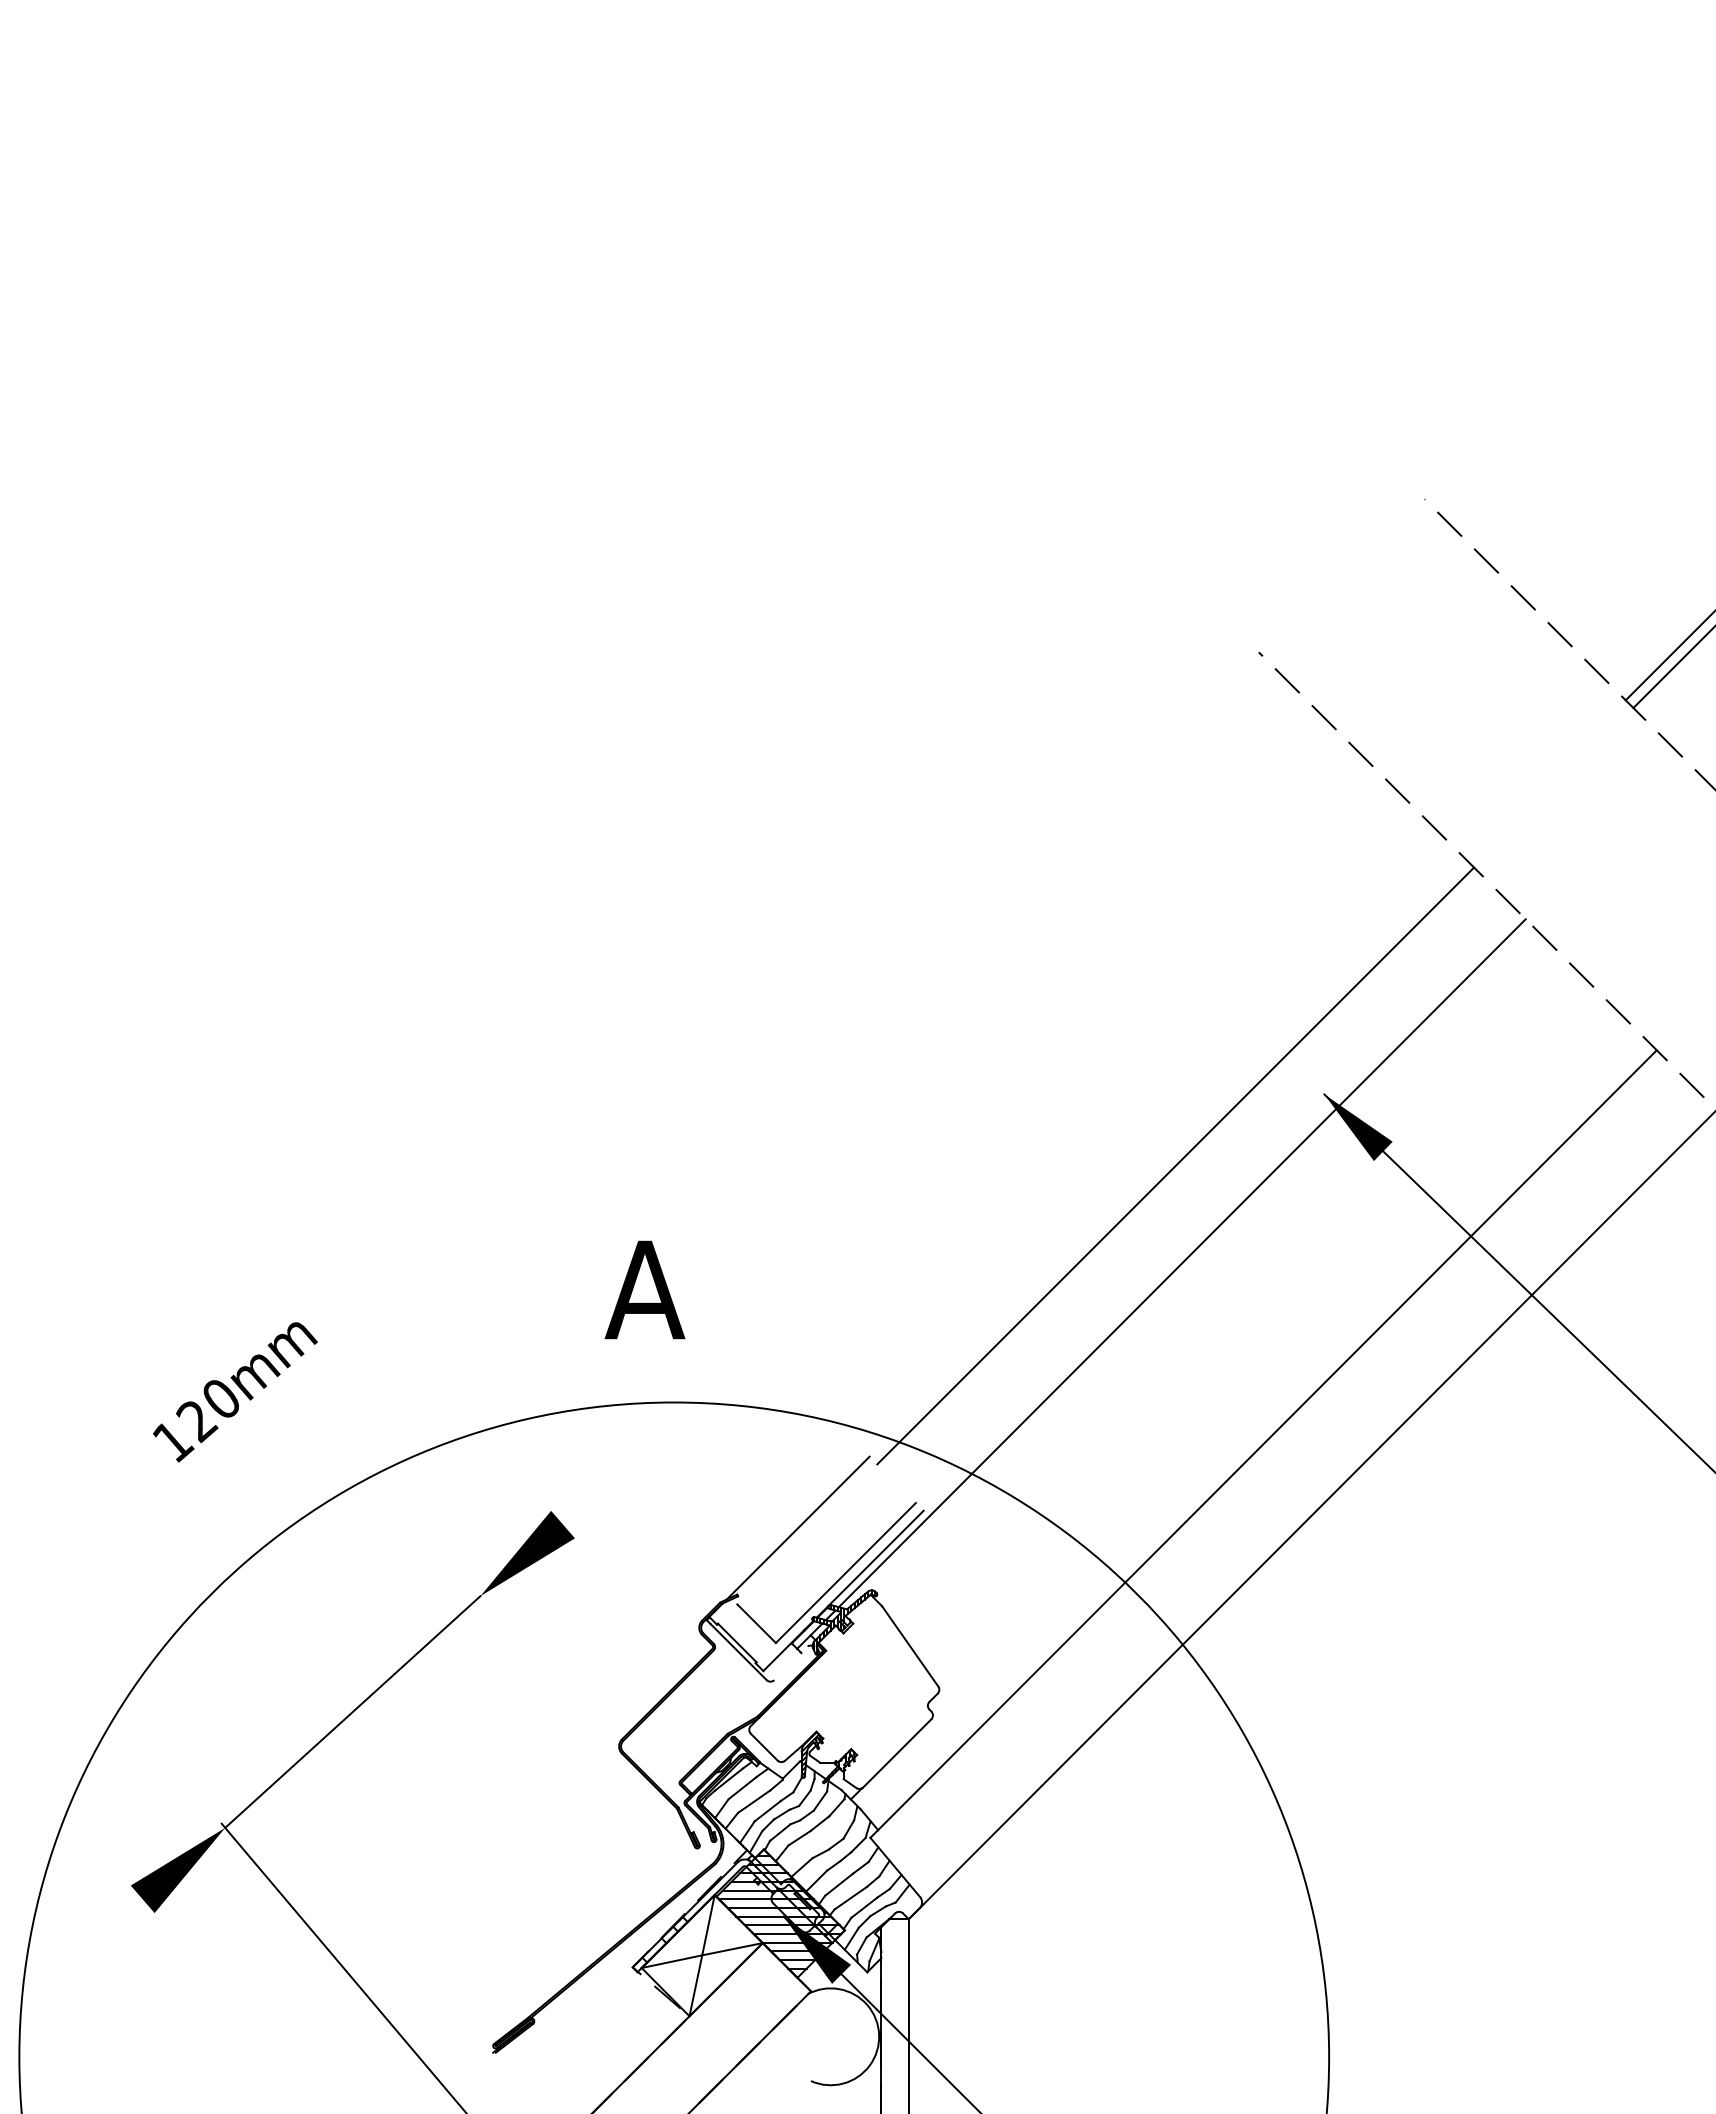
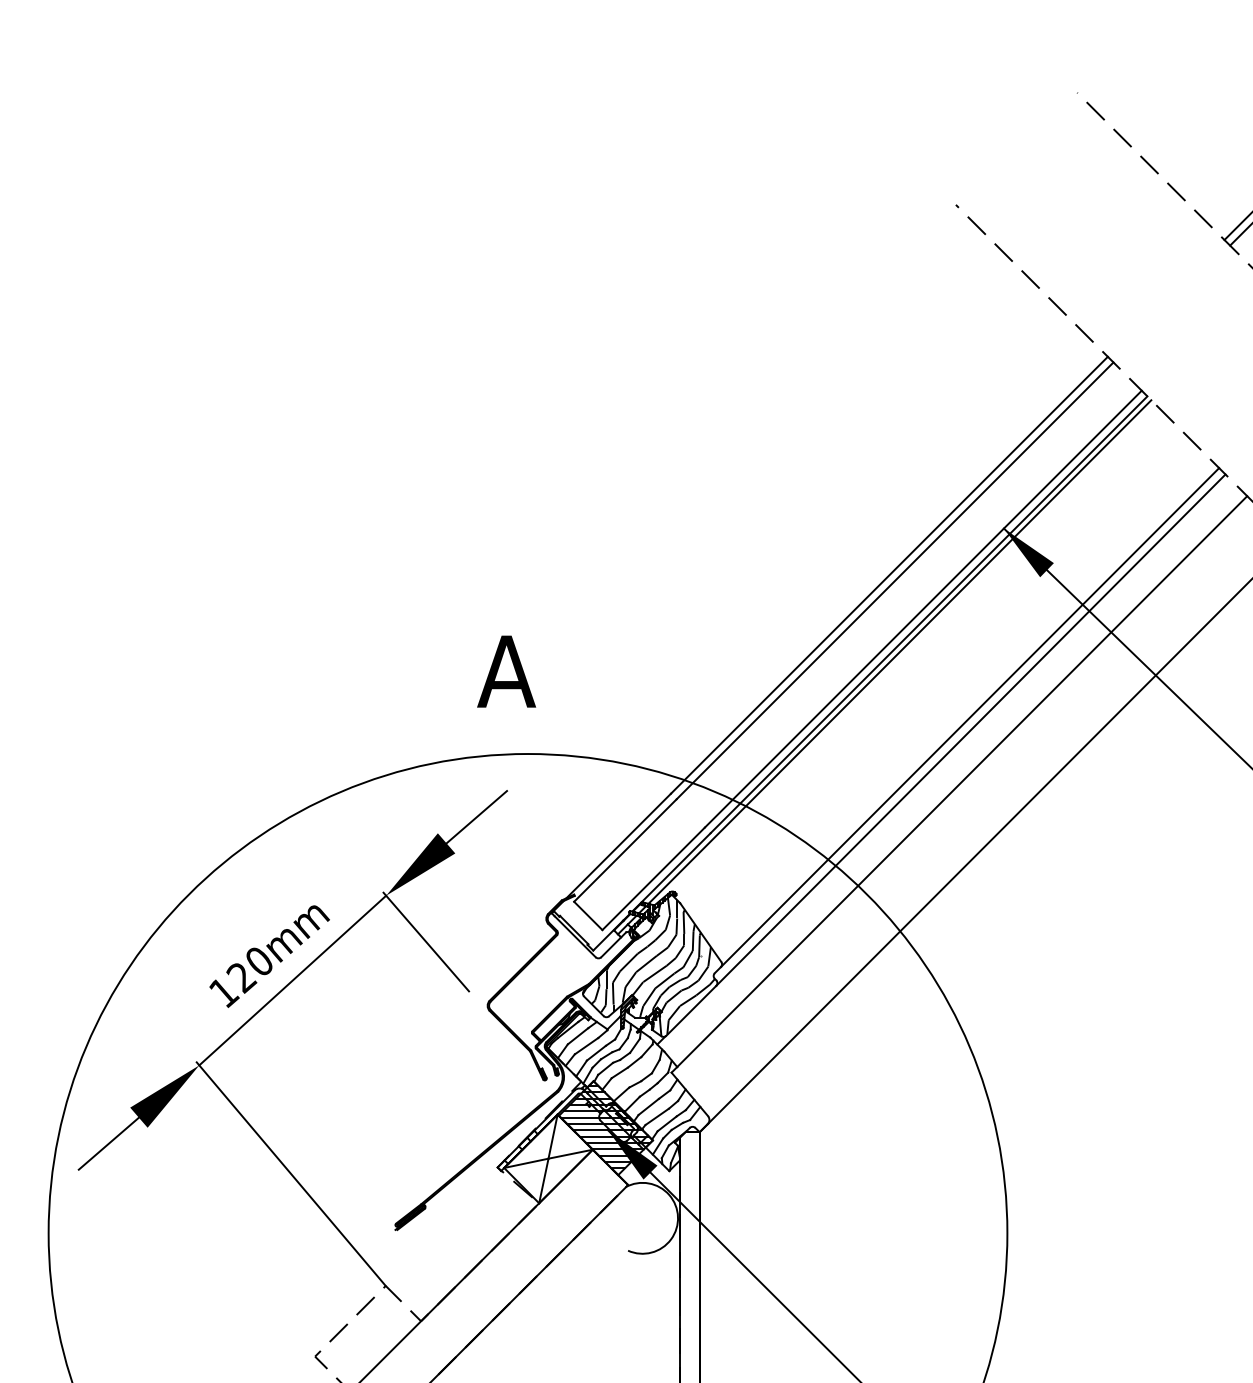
line: (1167, 1157) -> (889, 574), added
line: (1213, 1204) -> (922, 609), added
line: (1221, 1211) -> (928, 614), added
line: (1277, 1352) -> (969, 717), added
line: (1279, 1369) -> (971, 729), added
text: (235, 1392) -> (269, 956), moved
line: (604, 1488) -> (476, 816), added
line: (807, 1534) -> (625, 850), added
line: (534, 1658) -> (425, 941), added
line: (791, 1663) -> (613, 945), added
hatch: (839, 1693) -> (648, 967), added
line: (101, 1934) -> (108, 1143), added

